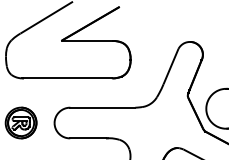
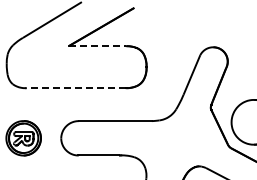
line: (87, 41) -> (98, 46), solid -> dashed
line: (68, 78) -> (76, 88), solid -> dashed

